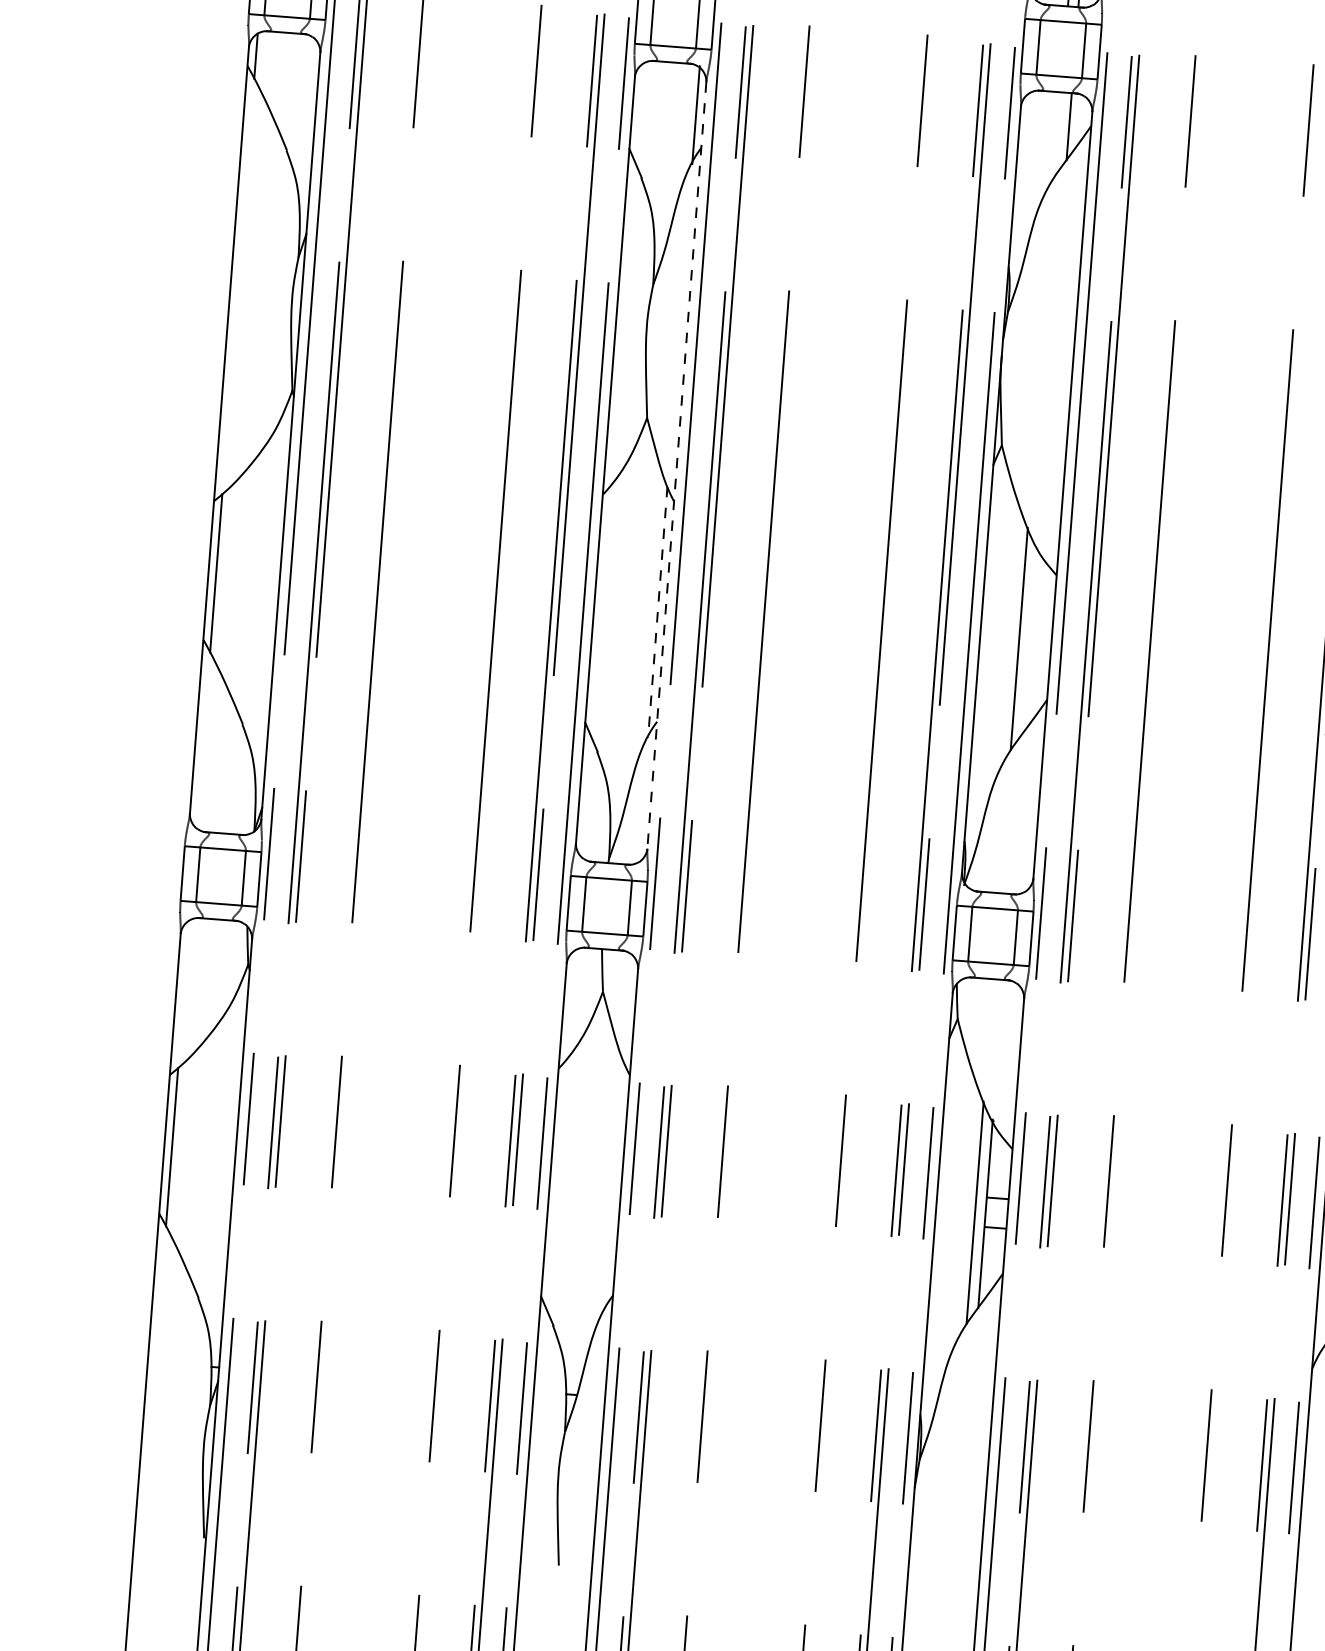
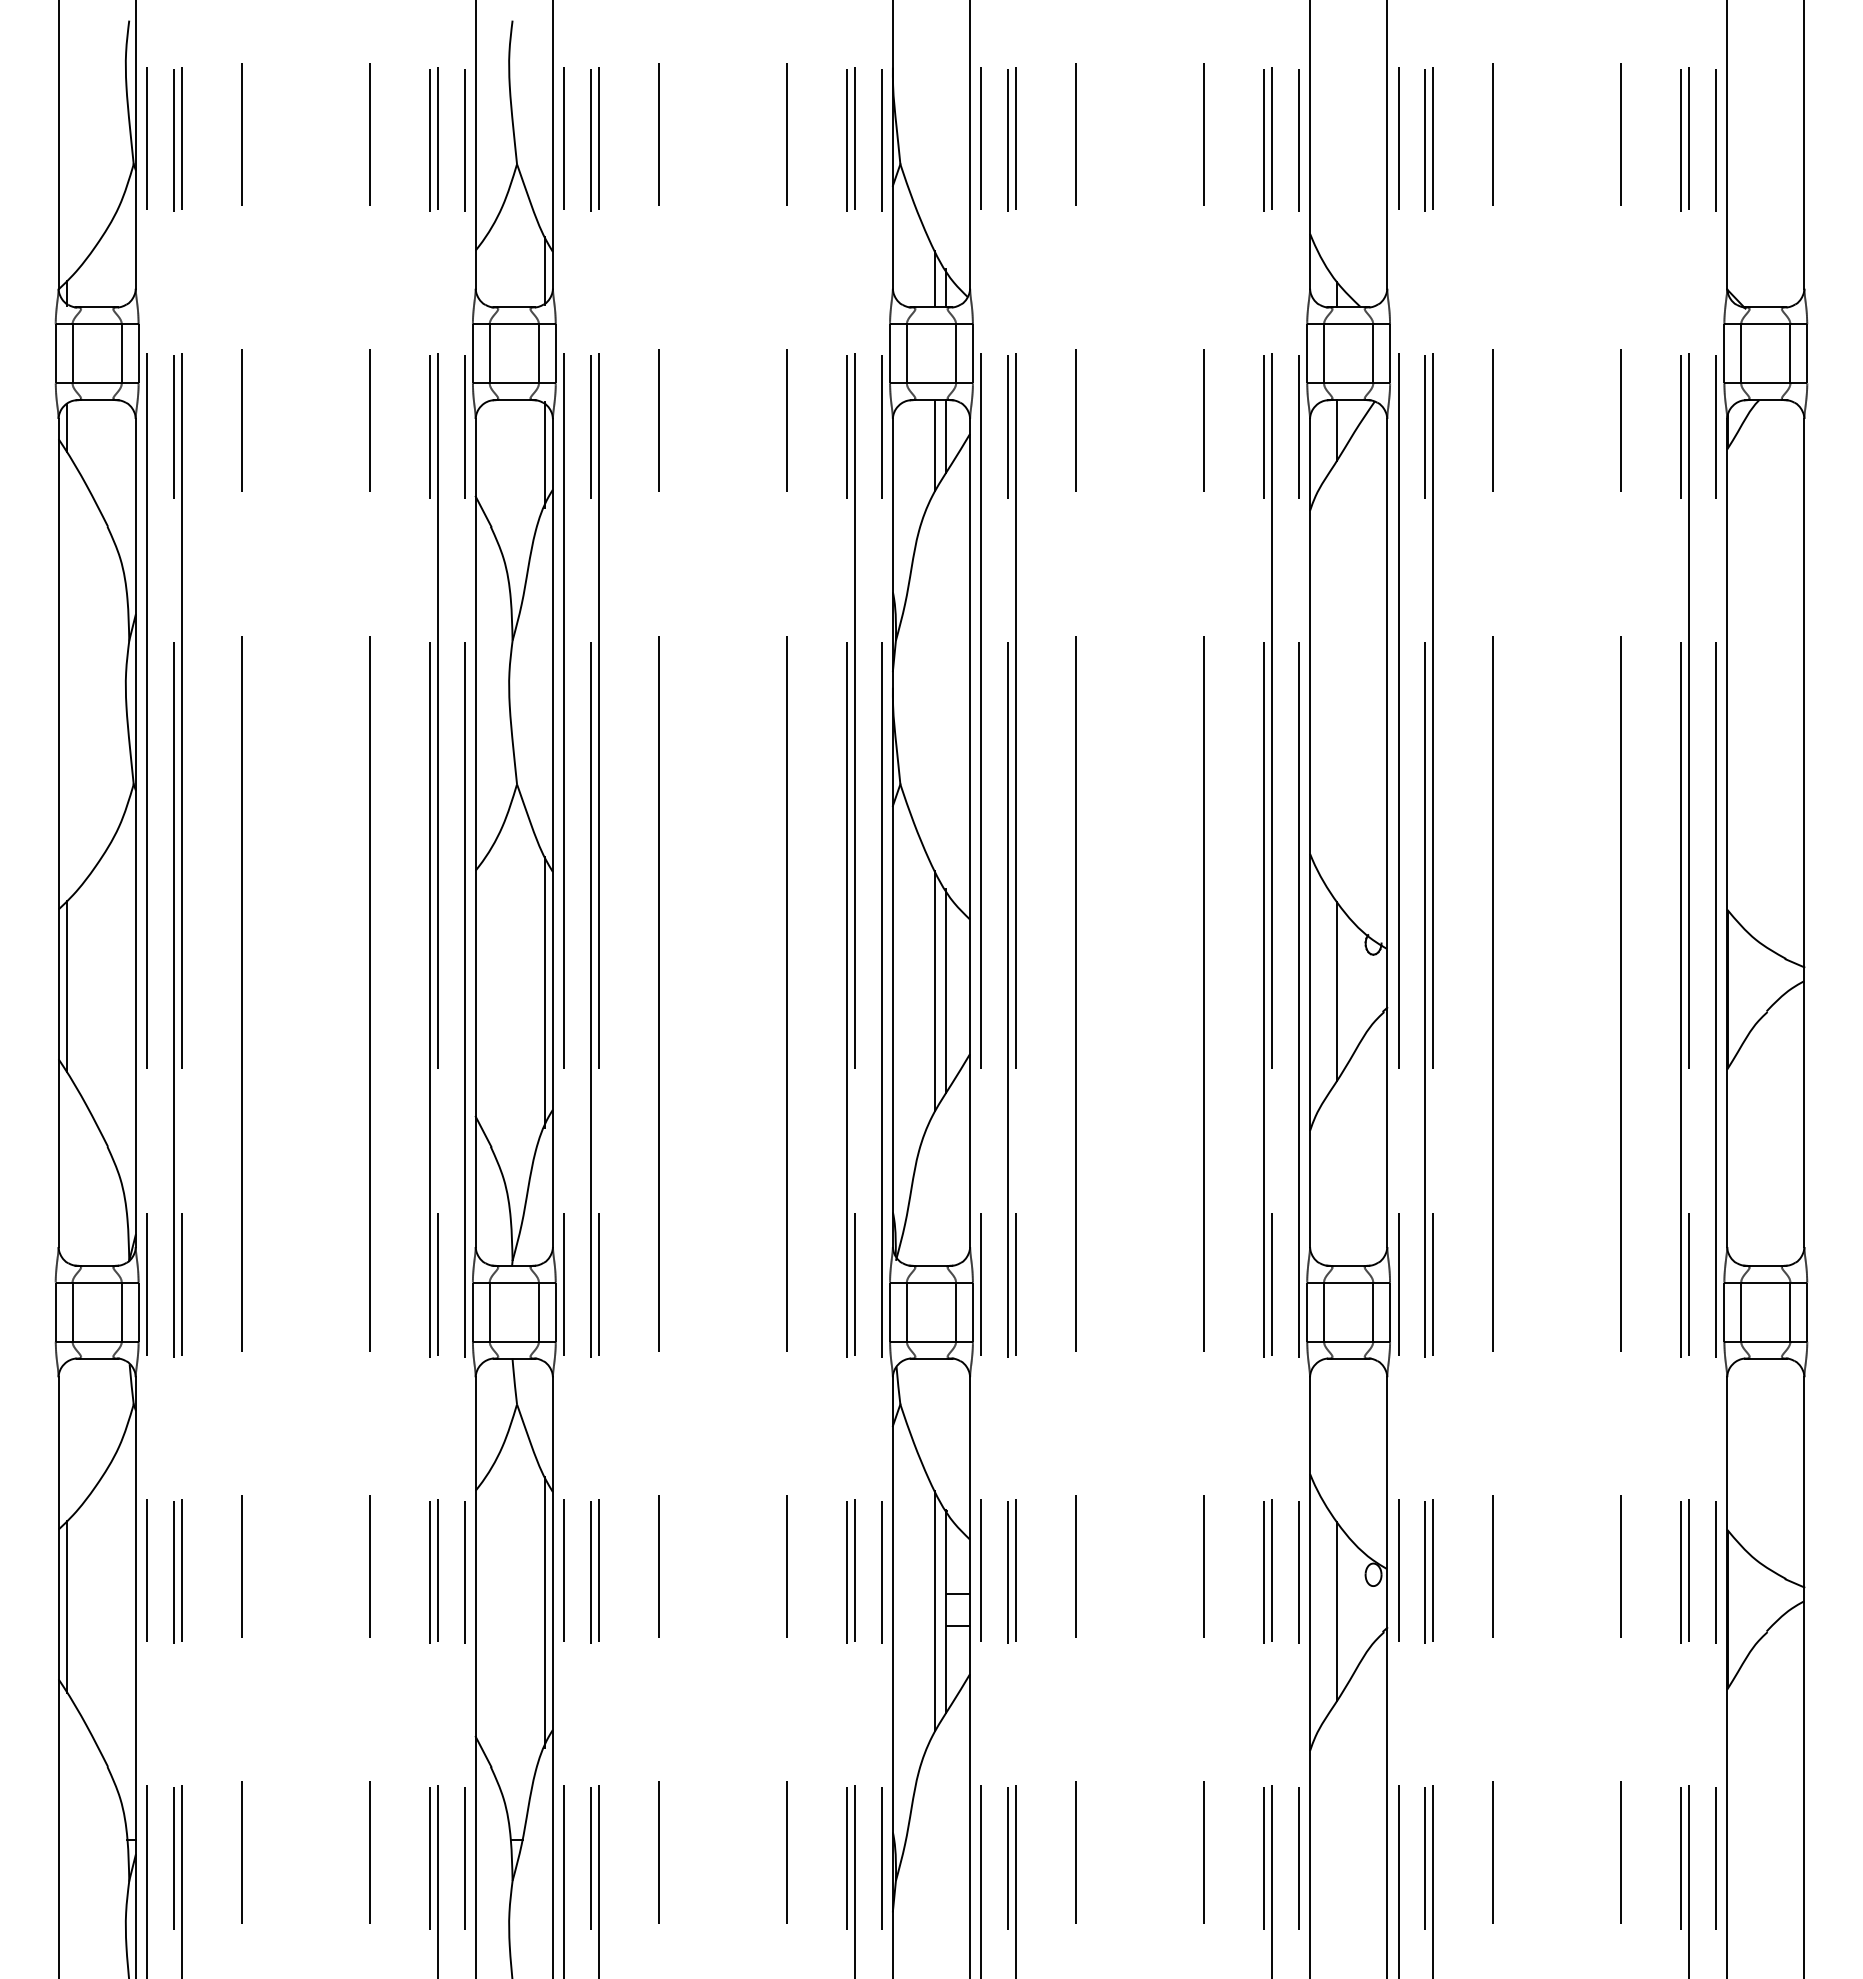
line: (1058, 134) -> (935, 445), added
line: (676, 466) -> (552, 833), dashed -> solid
line: (657, 612) -> (544, 992), dashed -> solid
line: (1029, 639) -> (946, 990), added
line: (613, 1185) -> (544, 1611), added

